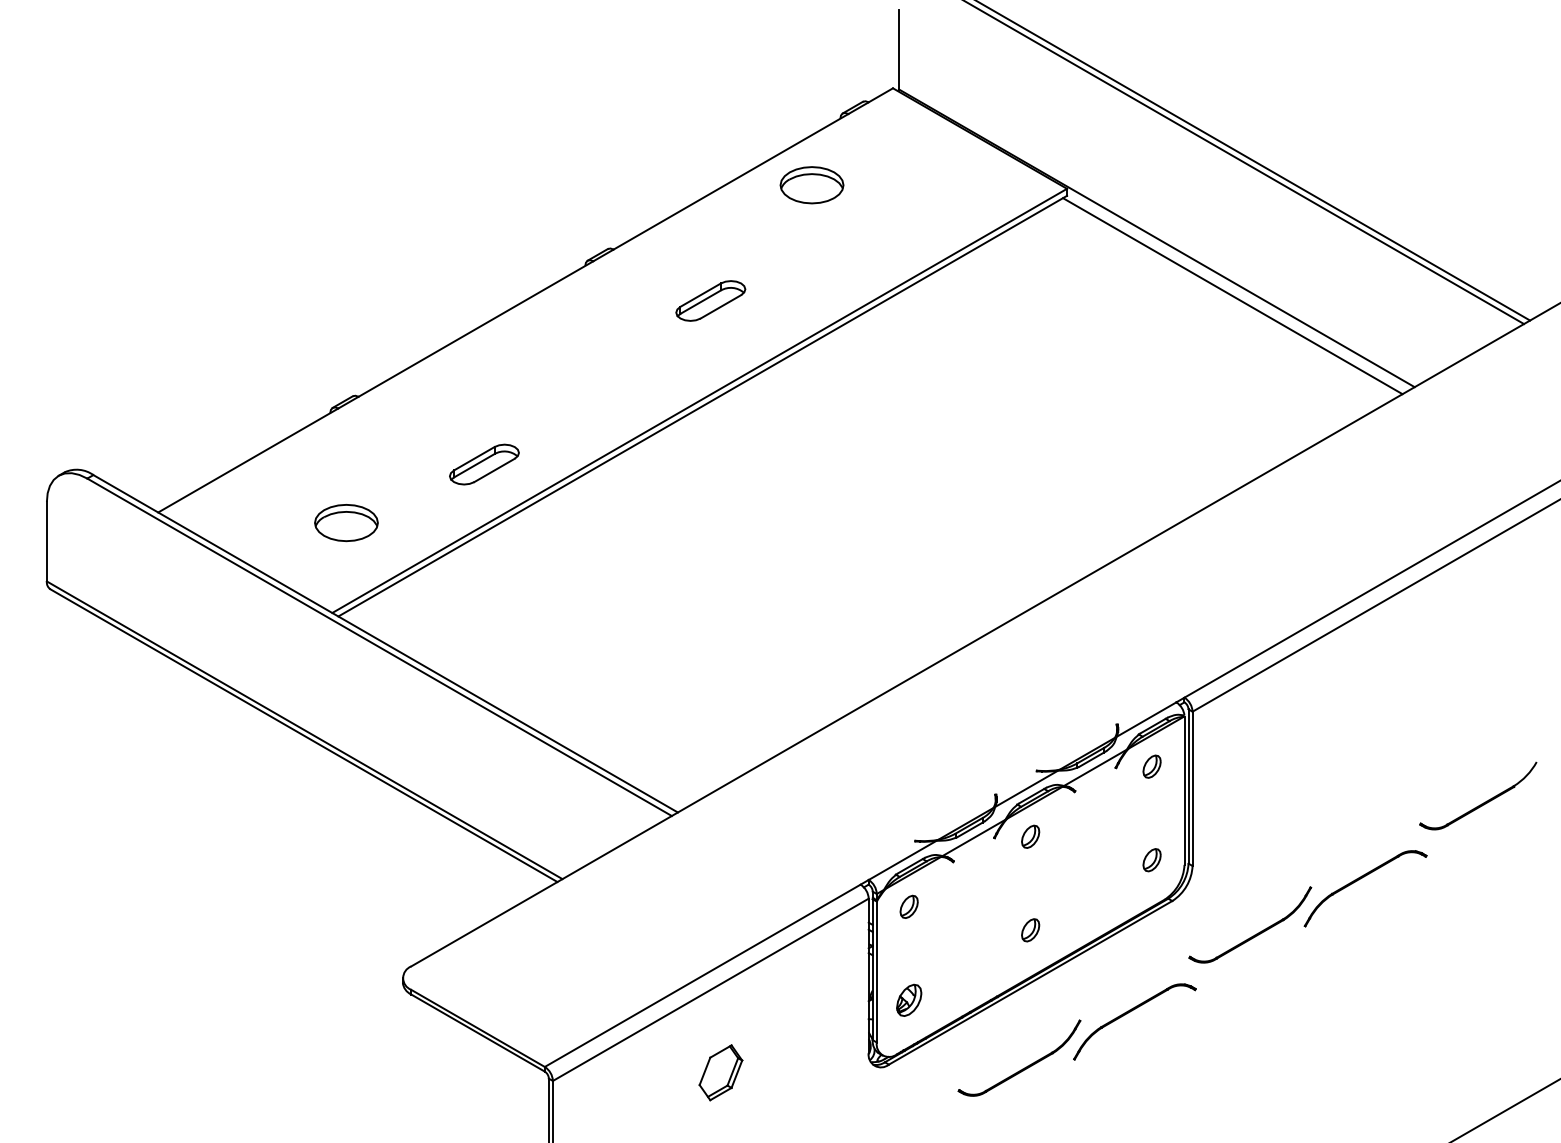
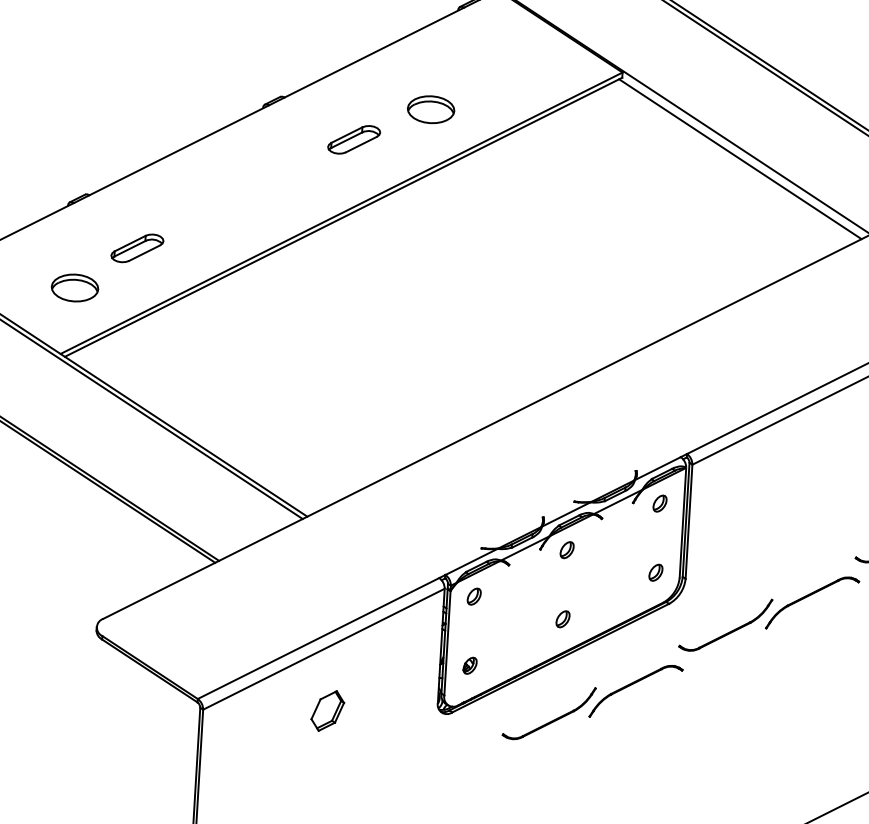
part: (811, 185) -> (430, 109), moved
part: (484, 464) -> (137, 248), moved
part: (908, 1000) -> (469, 665), size x0.71

